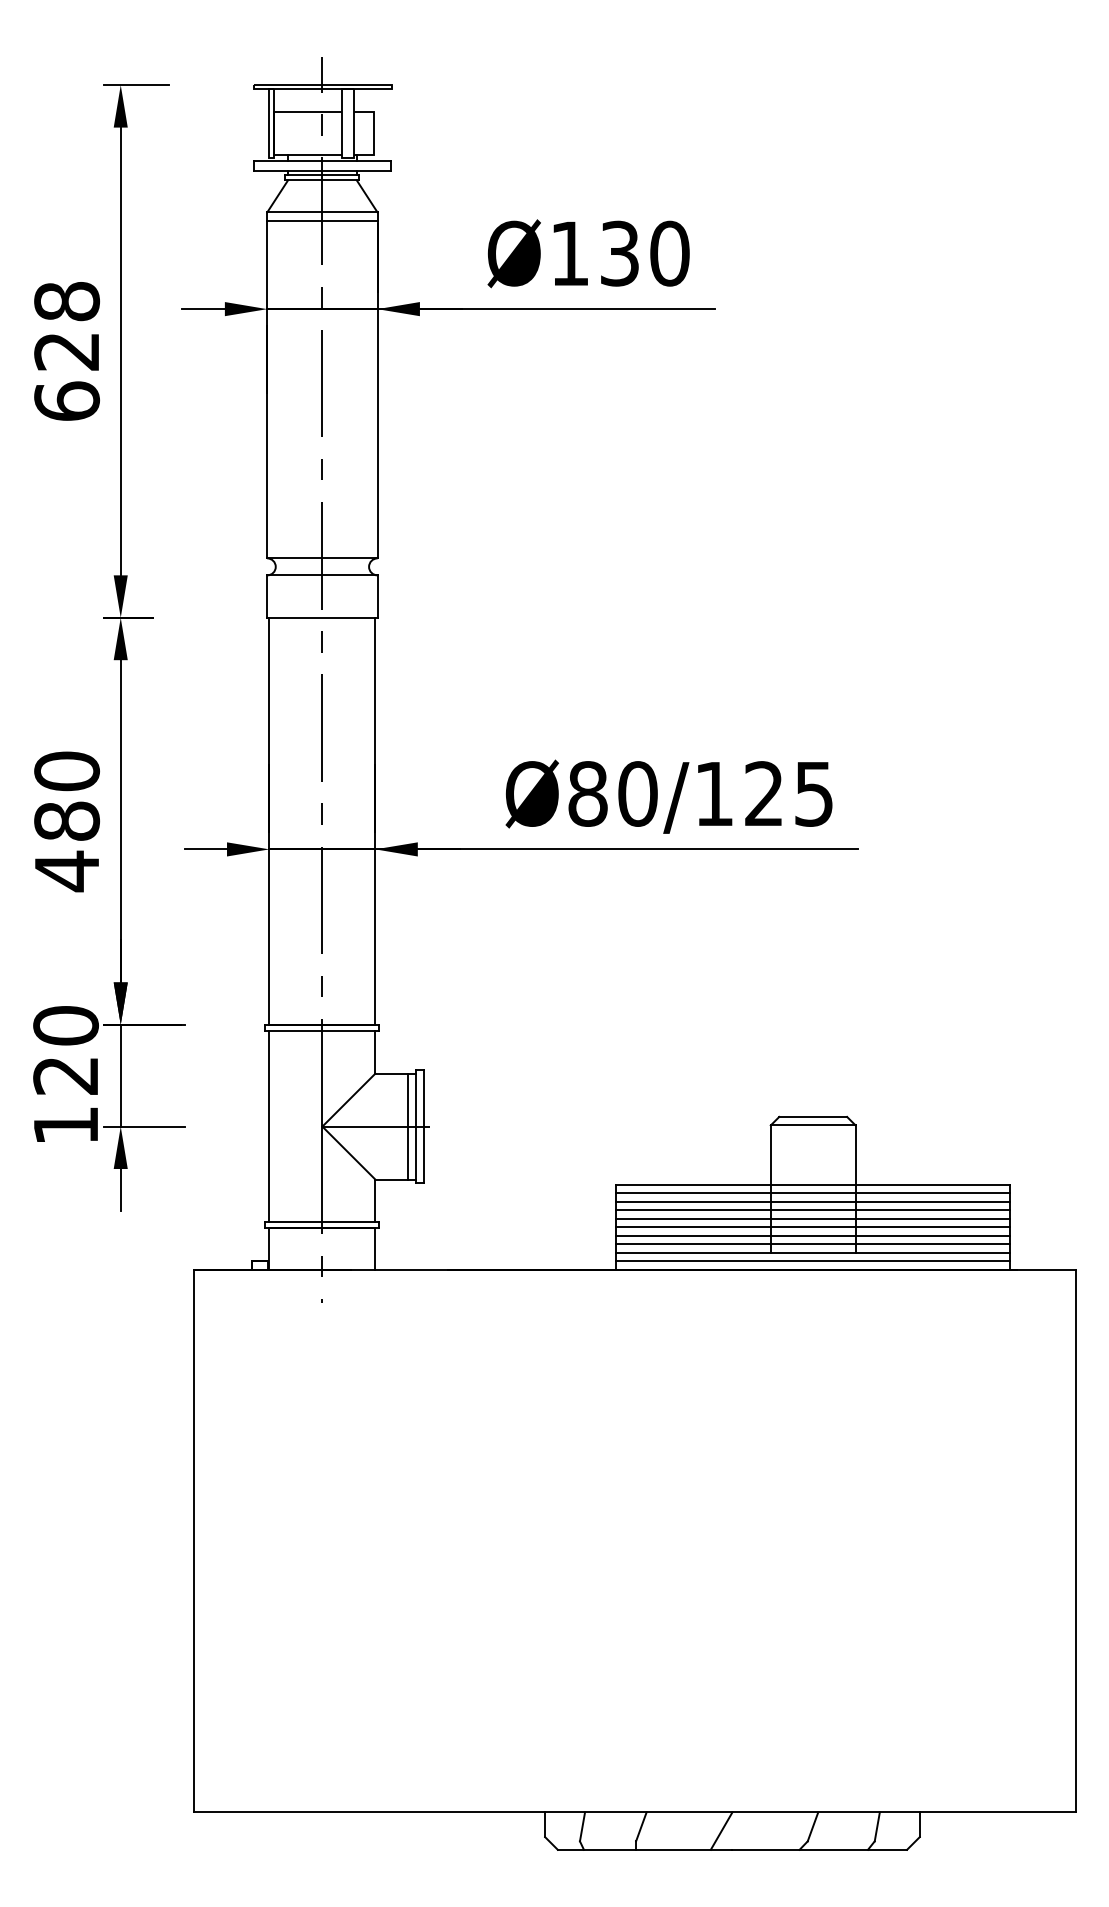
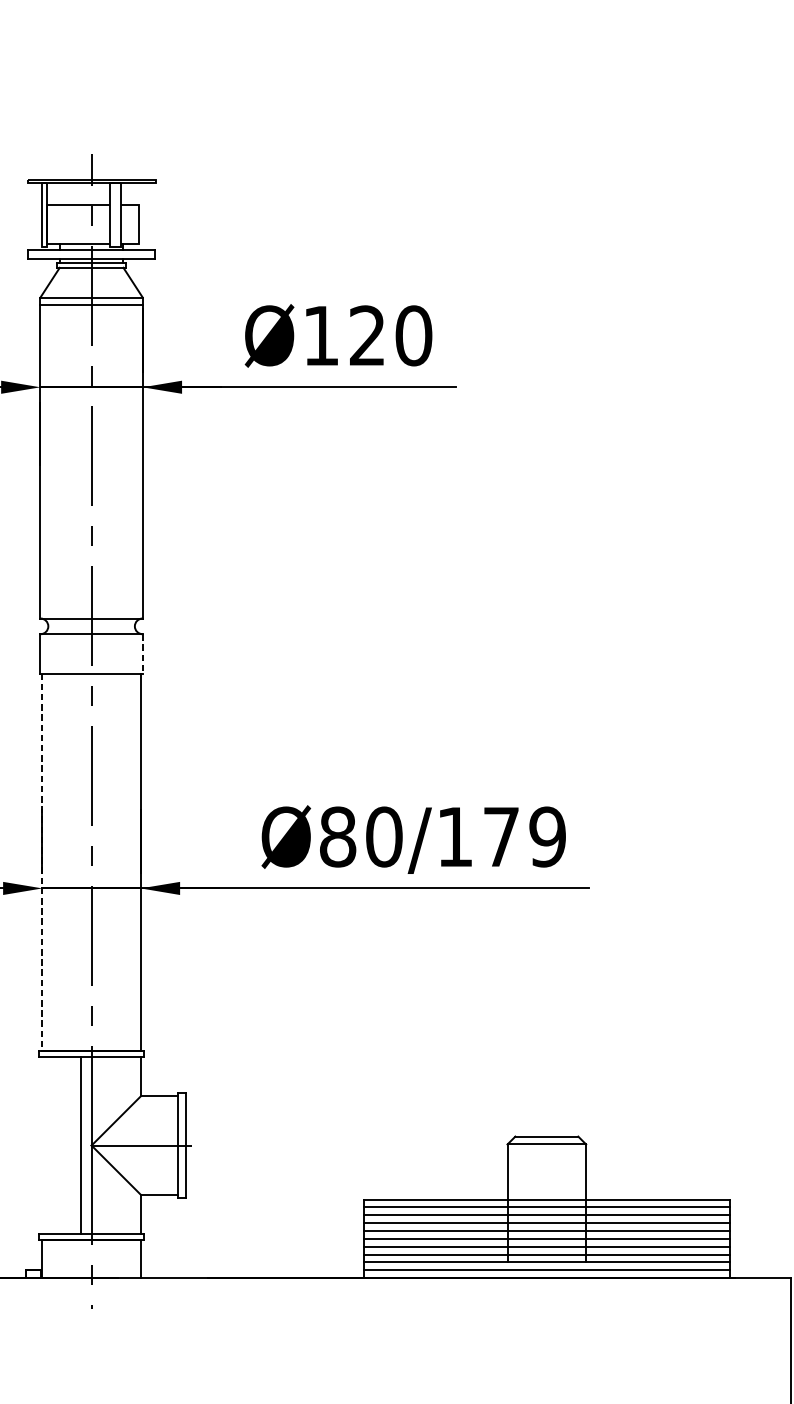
text: (619, 253) -> (367, 335), Ø130 -> Ø120
line: (377, 597) -> (142, 654), solid -> dashed
text: (789, 793) -> (524, 836), Ø80/125 -> Ø80/179
line: (269, 821) -> (42, 862), solid -> dashed
line: (269, 1126) -> (81, 1145), moved
line: (408, 1126) -> (171, 1145), removed

